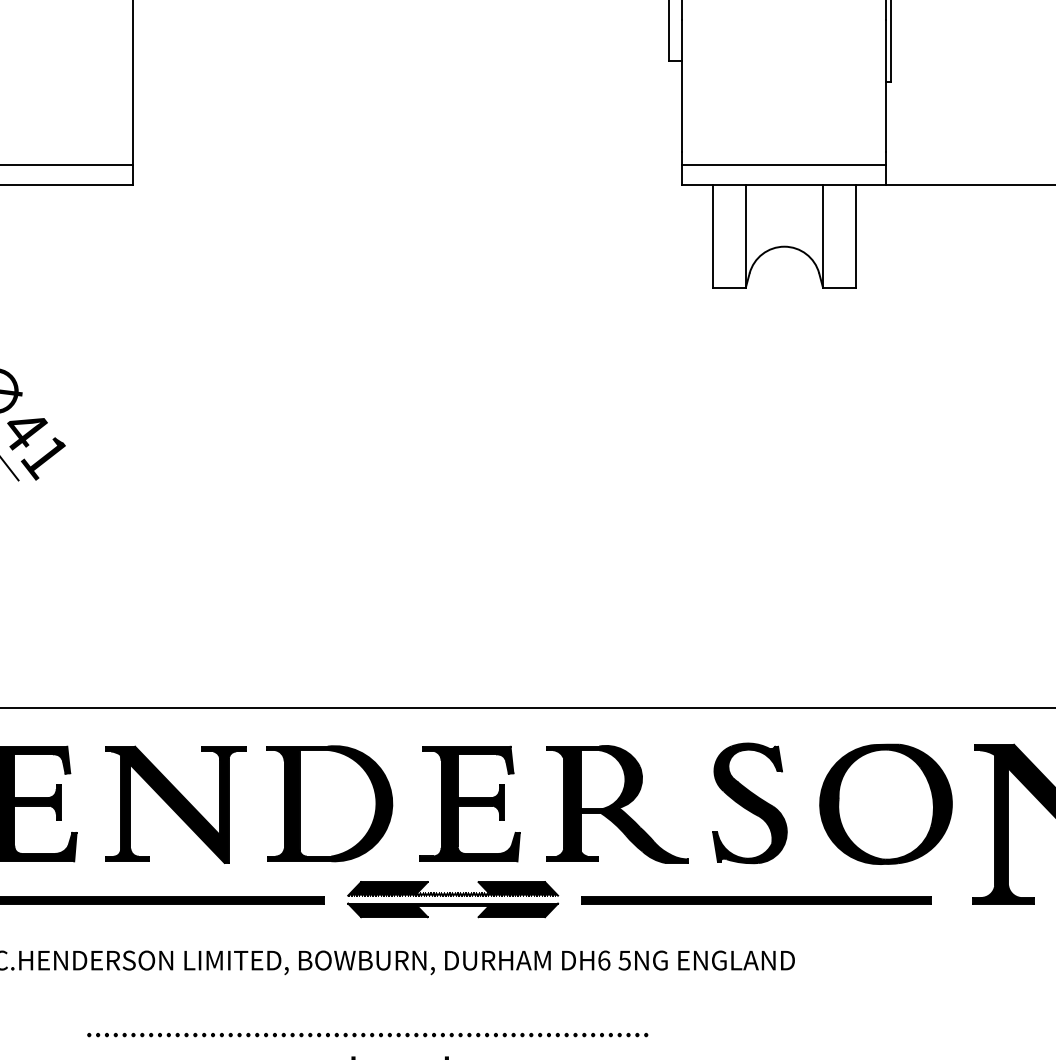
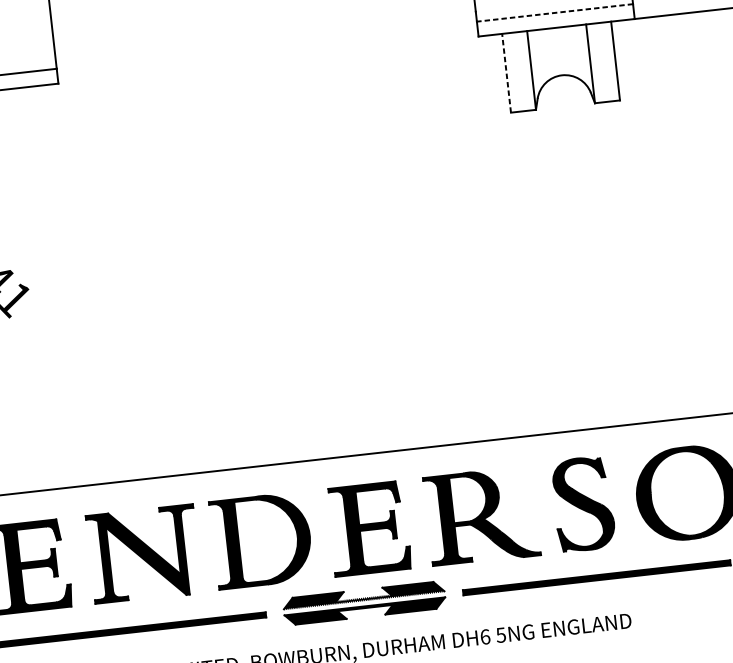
line: (783, 165) -> (554, 13), solid -> dashed
line: (713, 235) -> (506, 72), solid -> dashed

